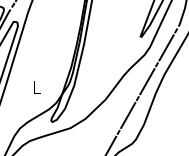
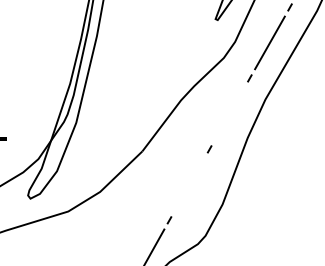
line: (147, 81) -> (229, 113), removed
line: (128, 115) -> (190, 184), removed

